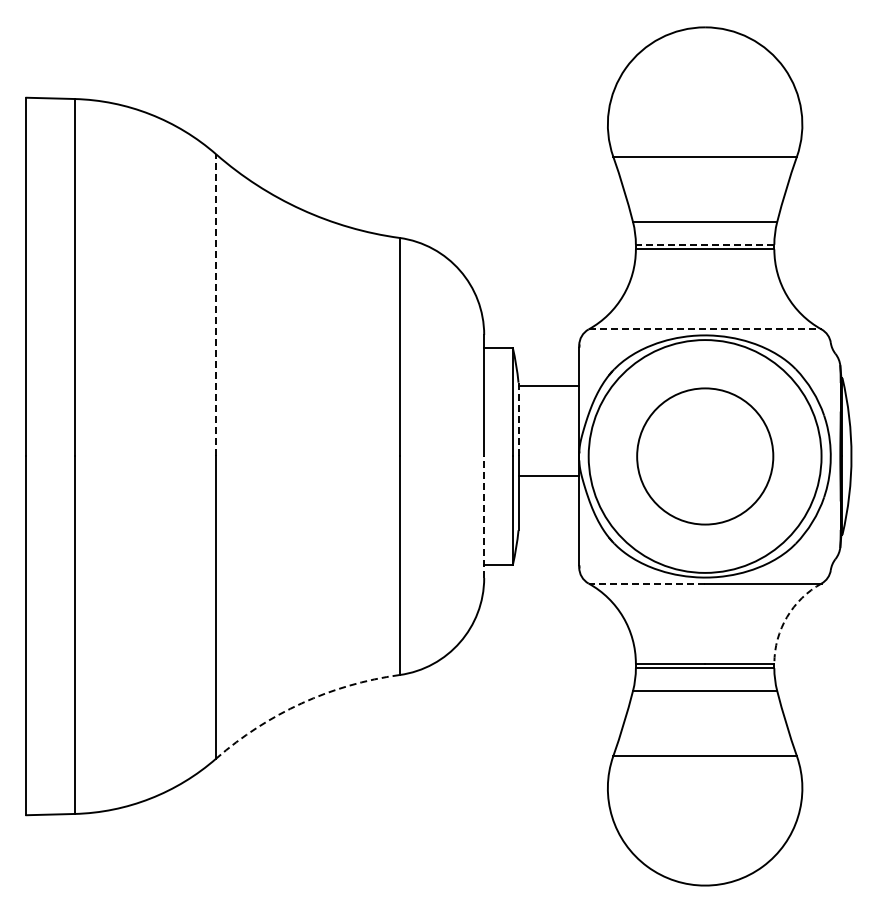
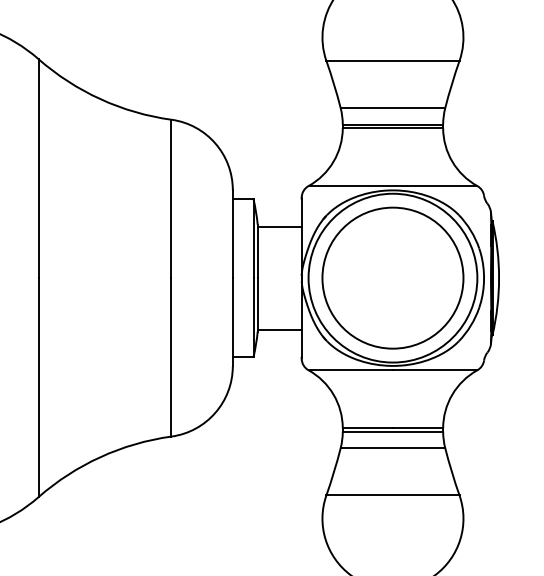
line: (704, 244) -> (392, 124), dashed -> solid
line: (216, 304) -> (38, 167), dashed -> solid
line: (705, 329) -> (393, 186), dashed -> solid
line: (518, 419) -> (257, 251), dashed -> solid
circle: (705, 456) -> (393, 278), size x1.43
line: (548, 476) -> (279, 329), moved
line: (484, 517) -> (233, 322), dashed -> solid
line: (646, 583) -> (350, 370), dashed -> solid
arc: (787, 617) -> (452, 394), dashed -> solid
arc: (301, 703) -> (100, 457), dashed -> solid

